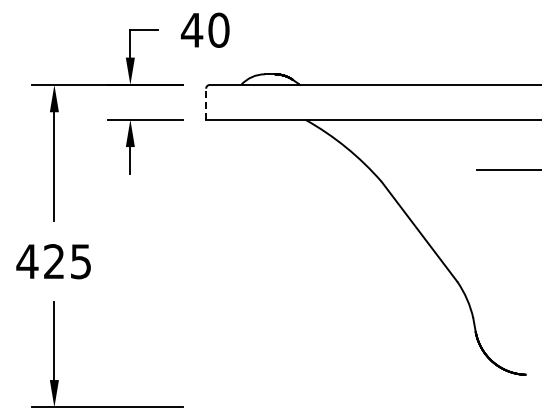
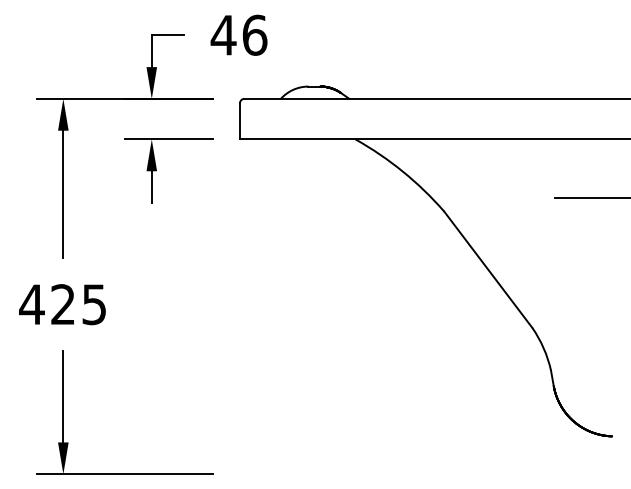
text: (218, 29) -> (254, 34), 40 -> 46
line: (206, 104) -> (240, 121), dashed -> solid

